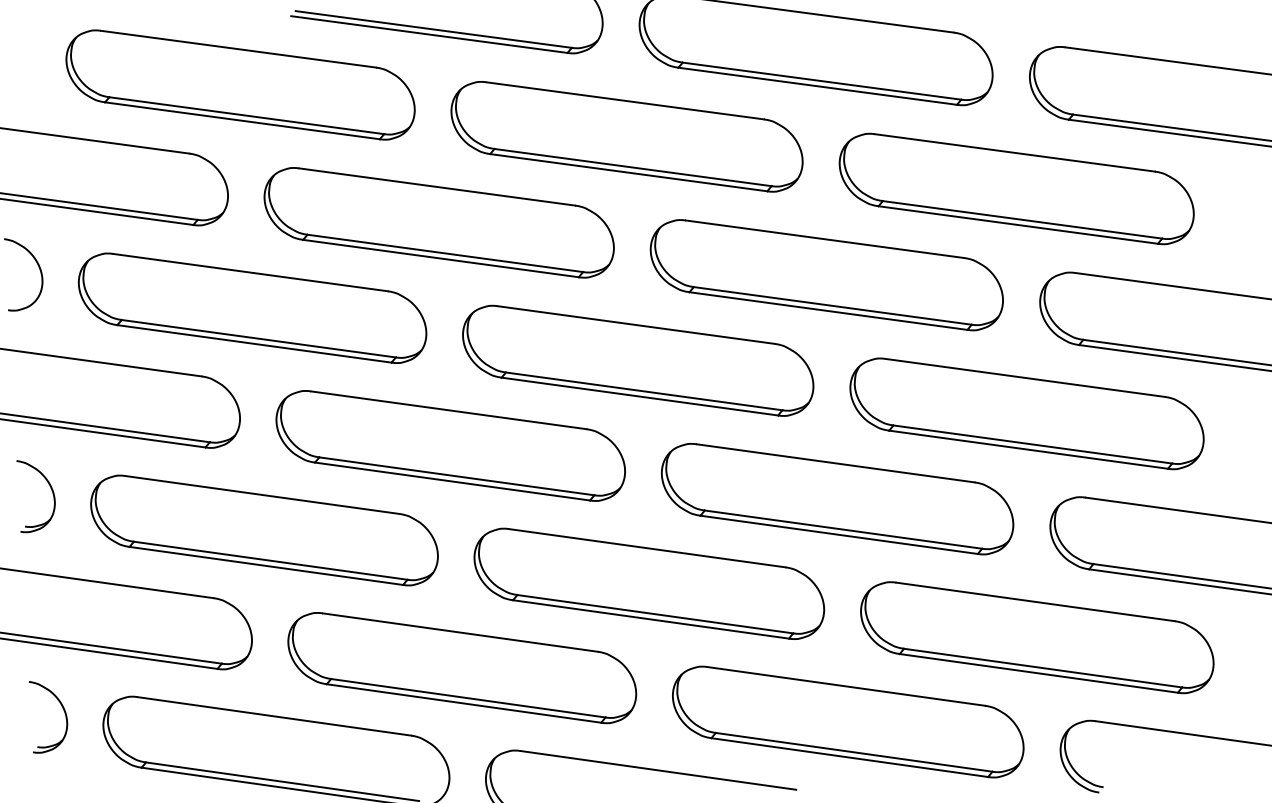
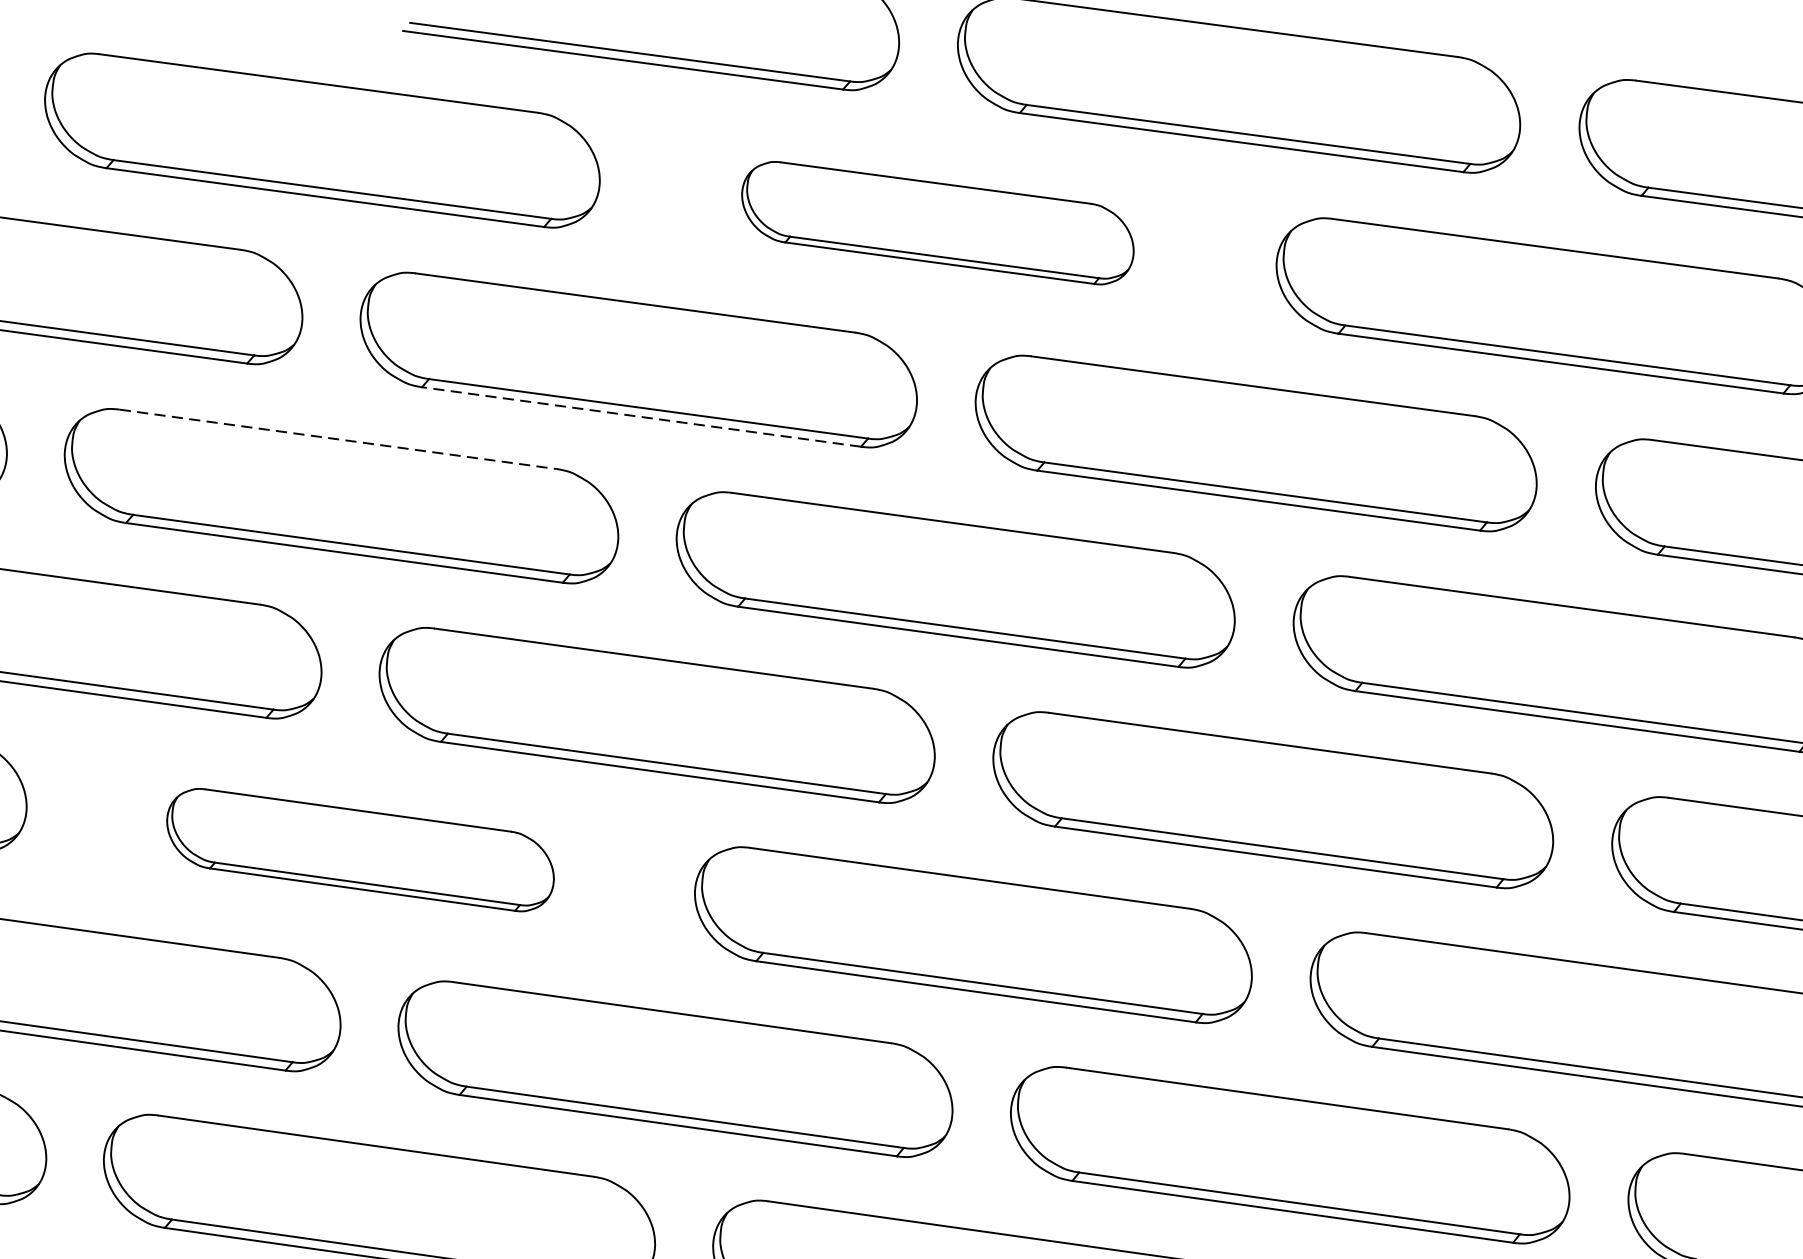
part: (626, 136) -> (937, 222), size x0.7
line: (440, 258) -> (640, 416), solid -> dashed
line: (251, 272) -> (339, 439), solid -> dashed
part: (264, 530) -> (360, 850), size x0.7

